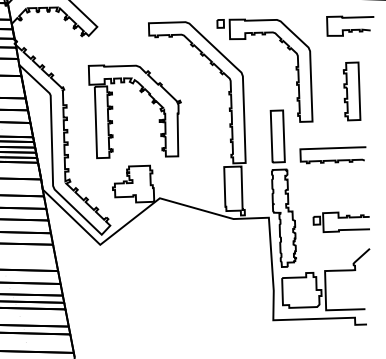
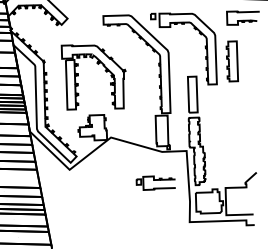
part: (350, 91) -> (231, 61), moved
curve: (332, 159) -> (230, 110), removed
part: (340, 221) -> (155, 182), moved

